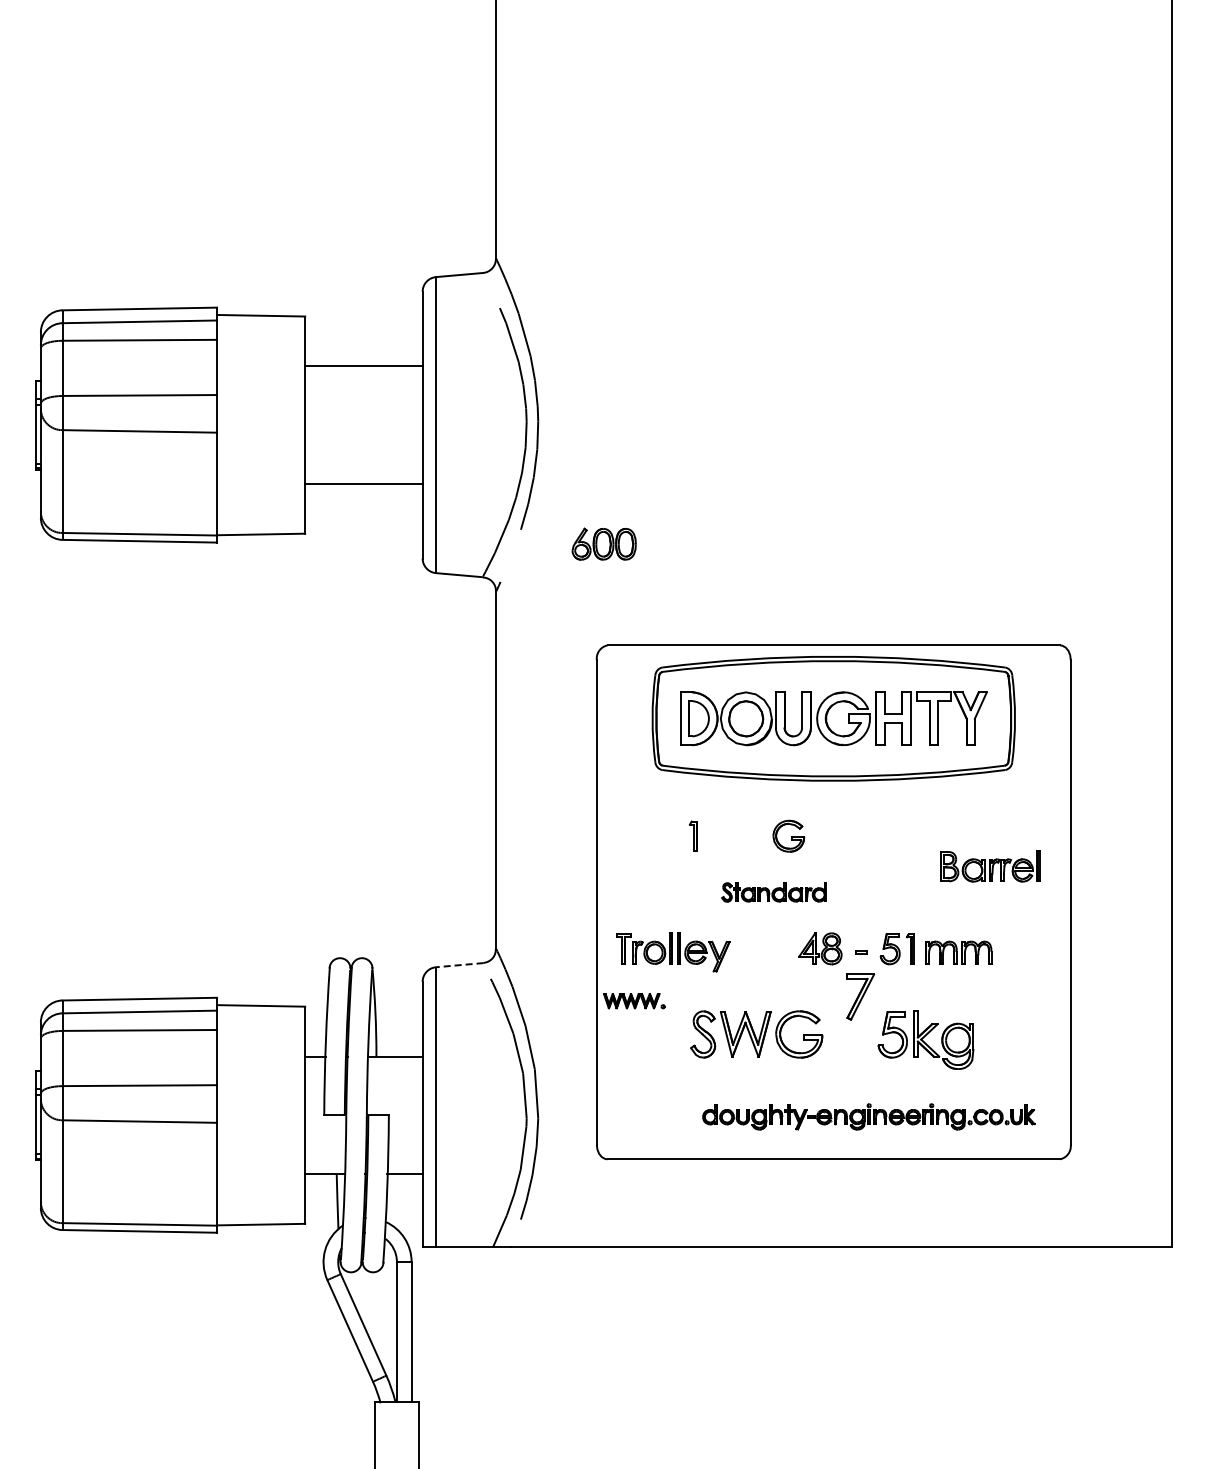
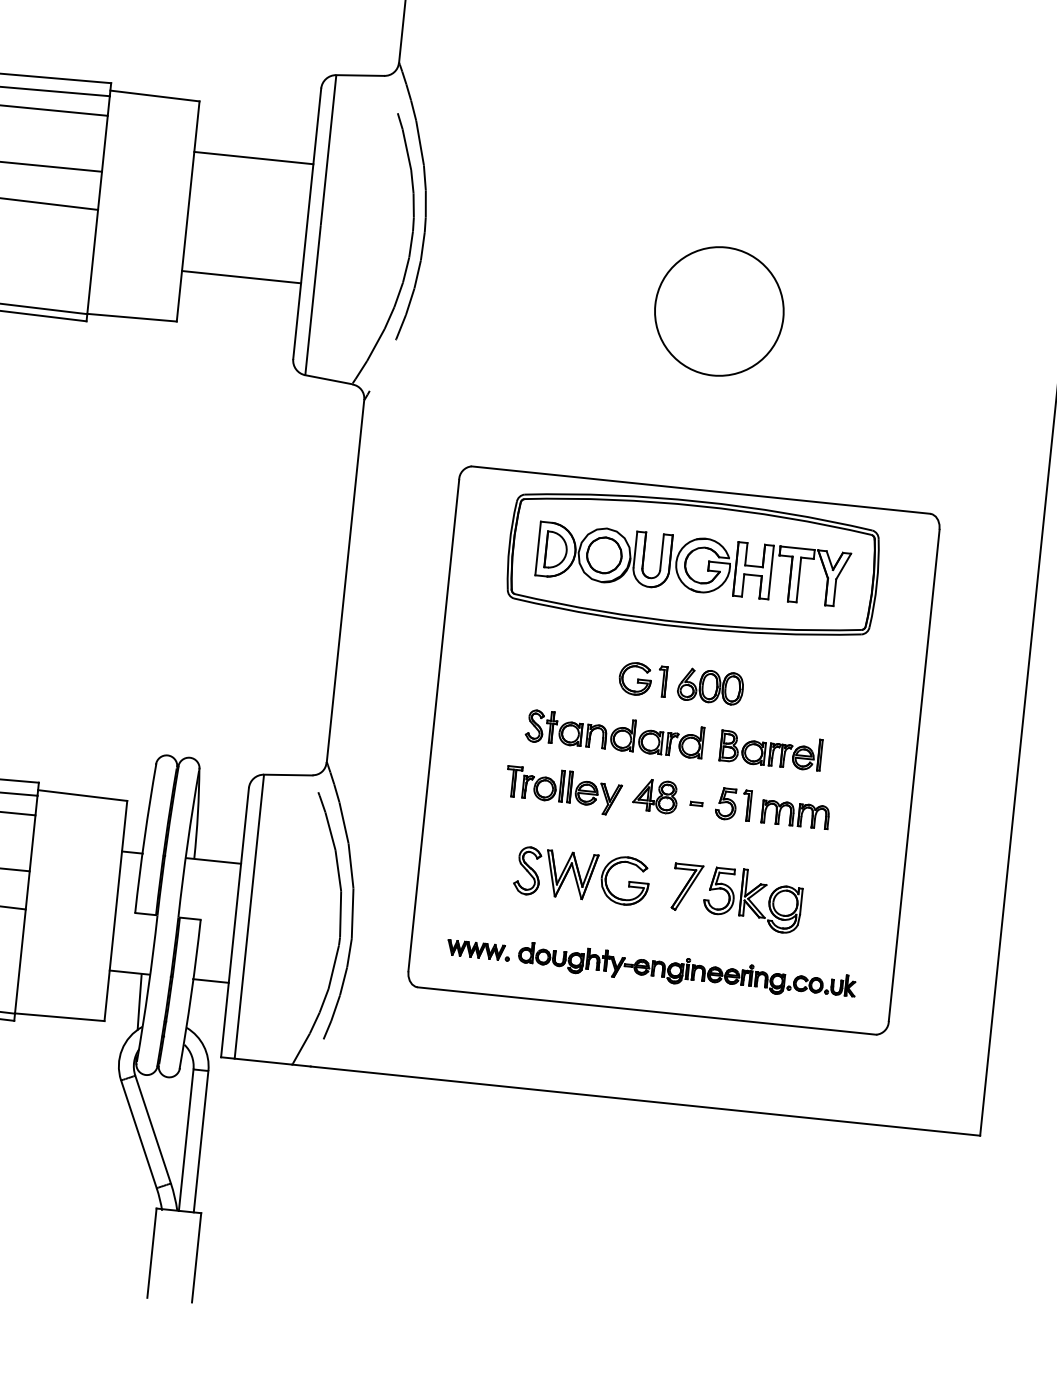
circle: (833, 469) -> (719, 311), added
part: (603, 543) -> (710, 685), moved
part: (693, 835) -> (662, 680), moved
part: (990, 866) -> (771, 750), moved
part: (773, 892) -> (613, 734), size x1.67
part: (673, 952) -> (564, 790), moved
line: (459, 965) -> (287, 775), dashed -> solid
part: (860, 996) -> (687, 887), moved
part: (634, 1001) -> (478, 950), moved

